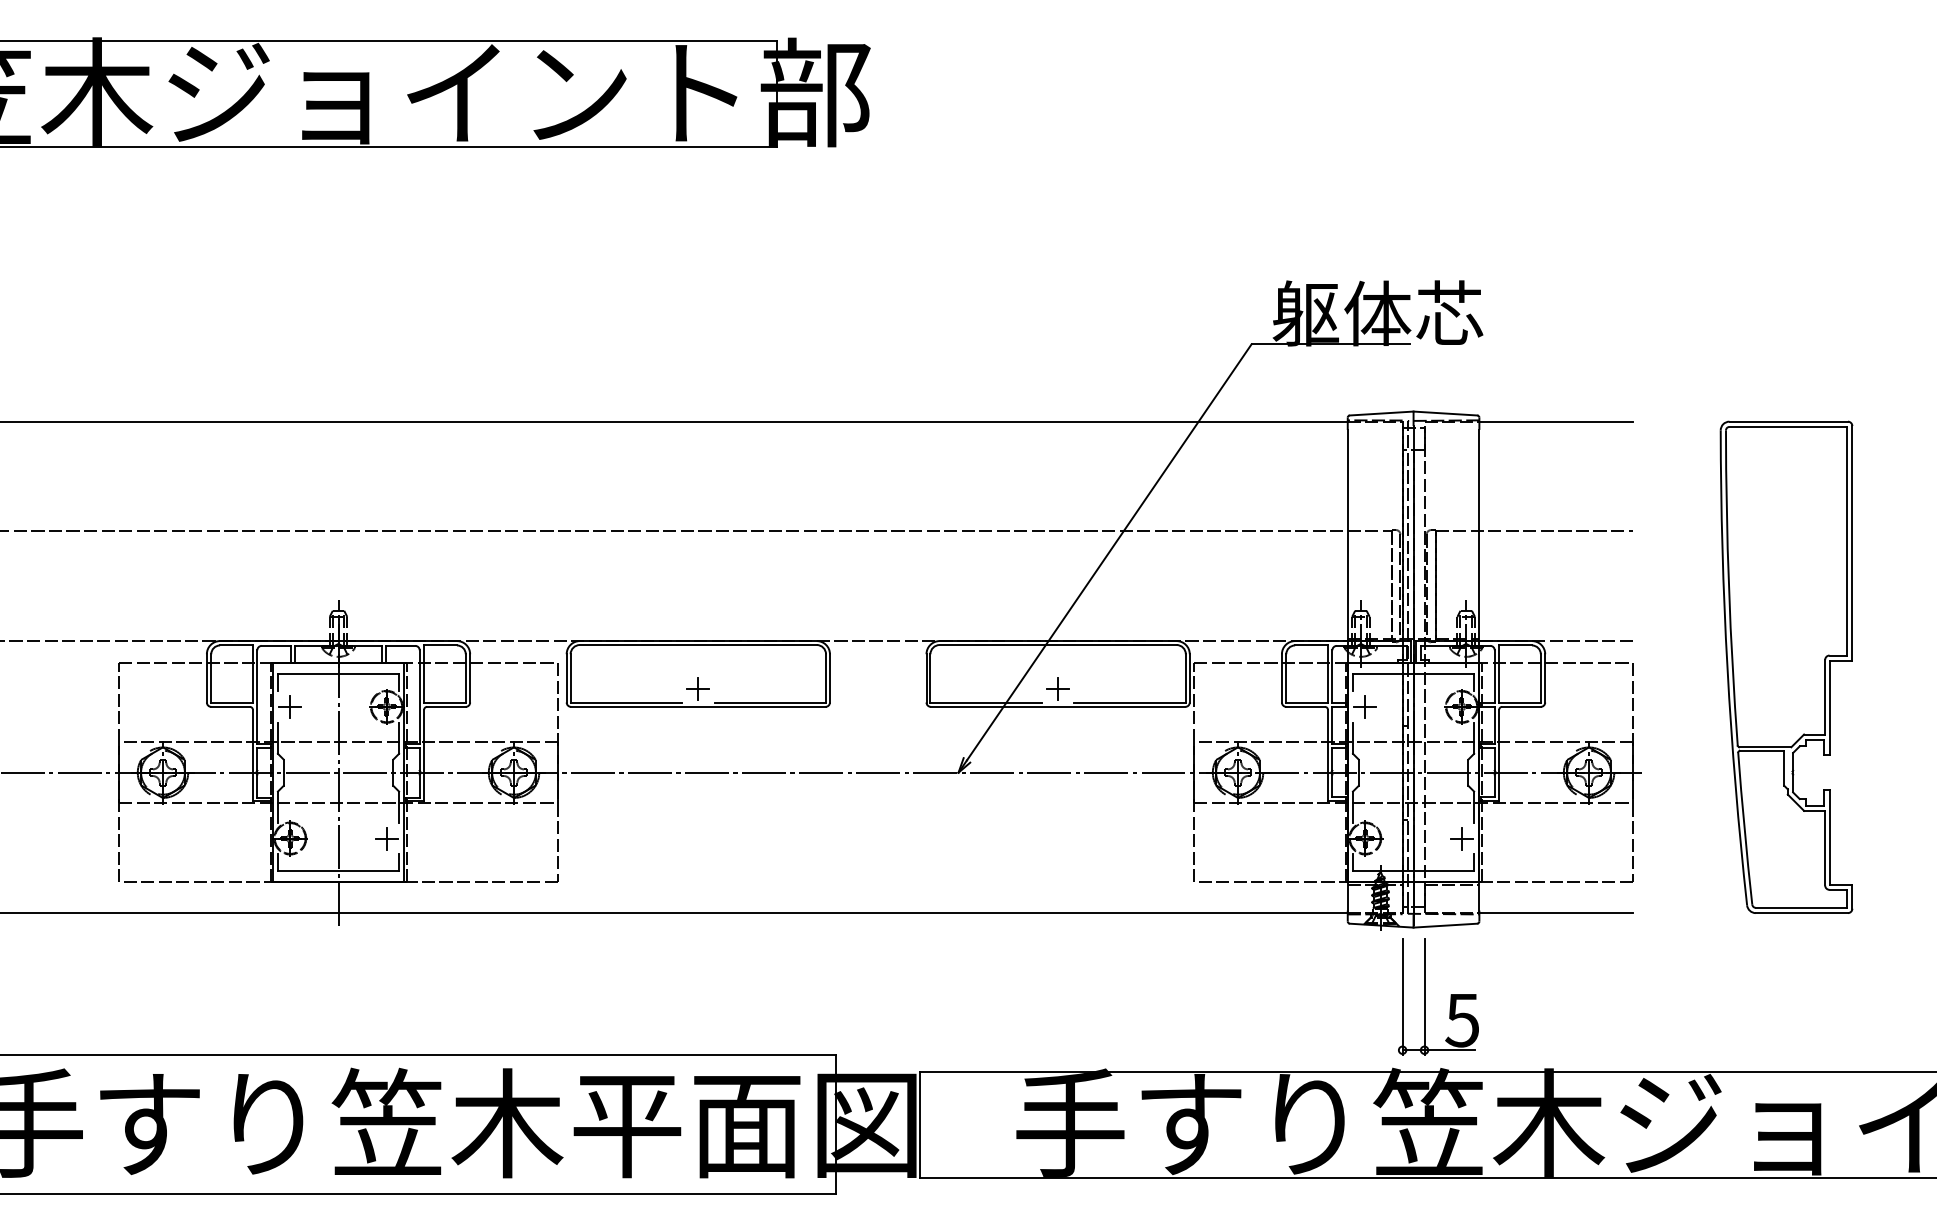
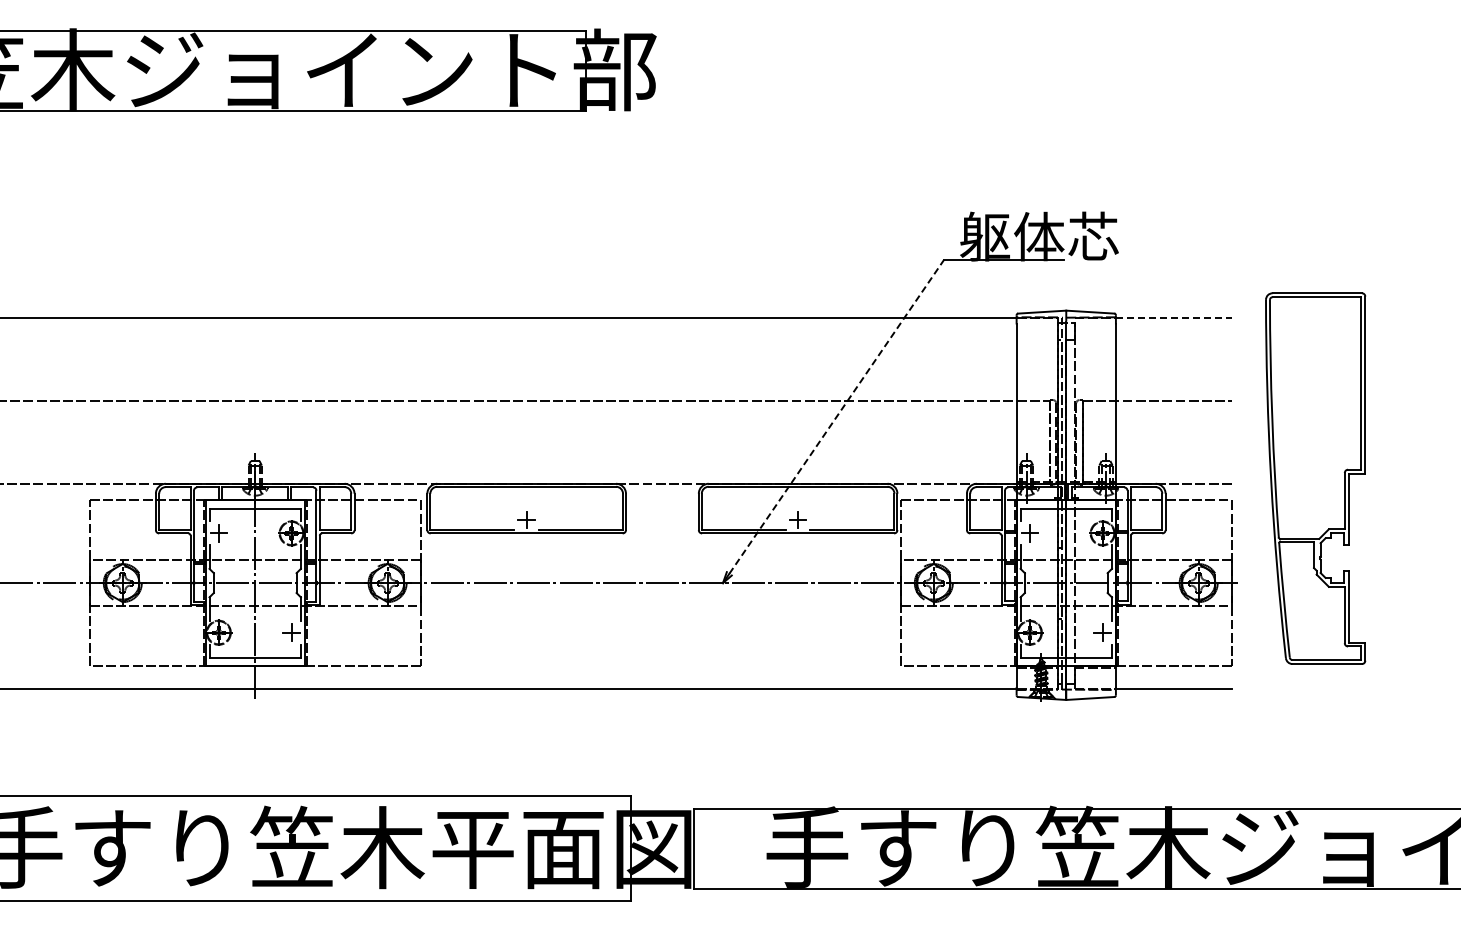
line: (1555, 421) -> (1173, 318), solid -> dashed
line: (1109, 551) -> (836, 416), solid -> dashed
part: (1786, 667) -> (1315, 478), moved
part: (1425, 997) -> (1075, 752), removed

